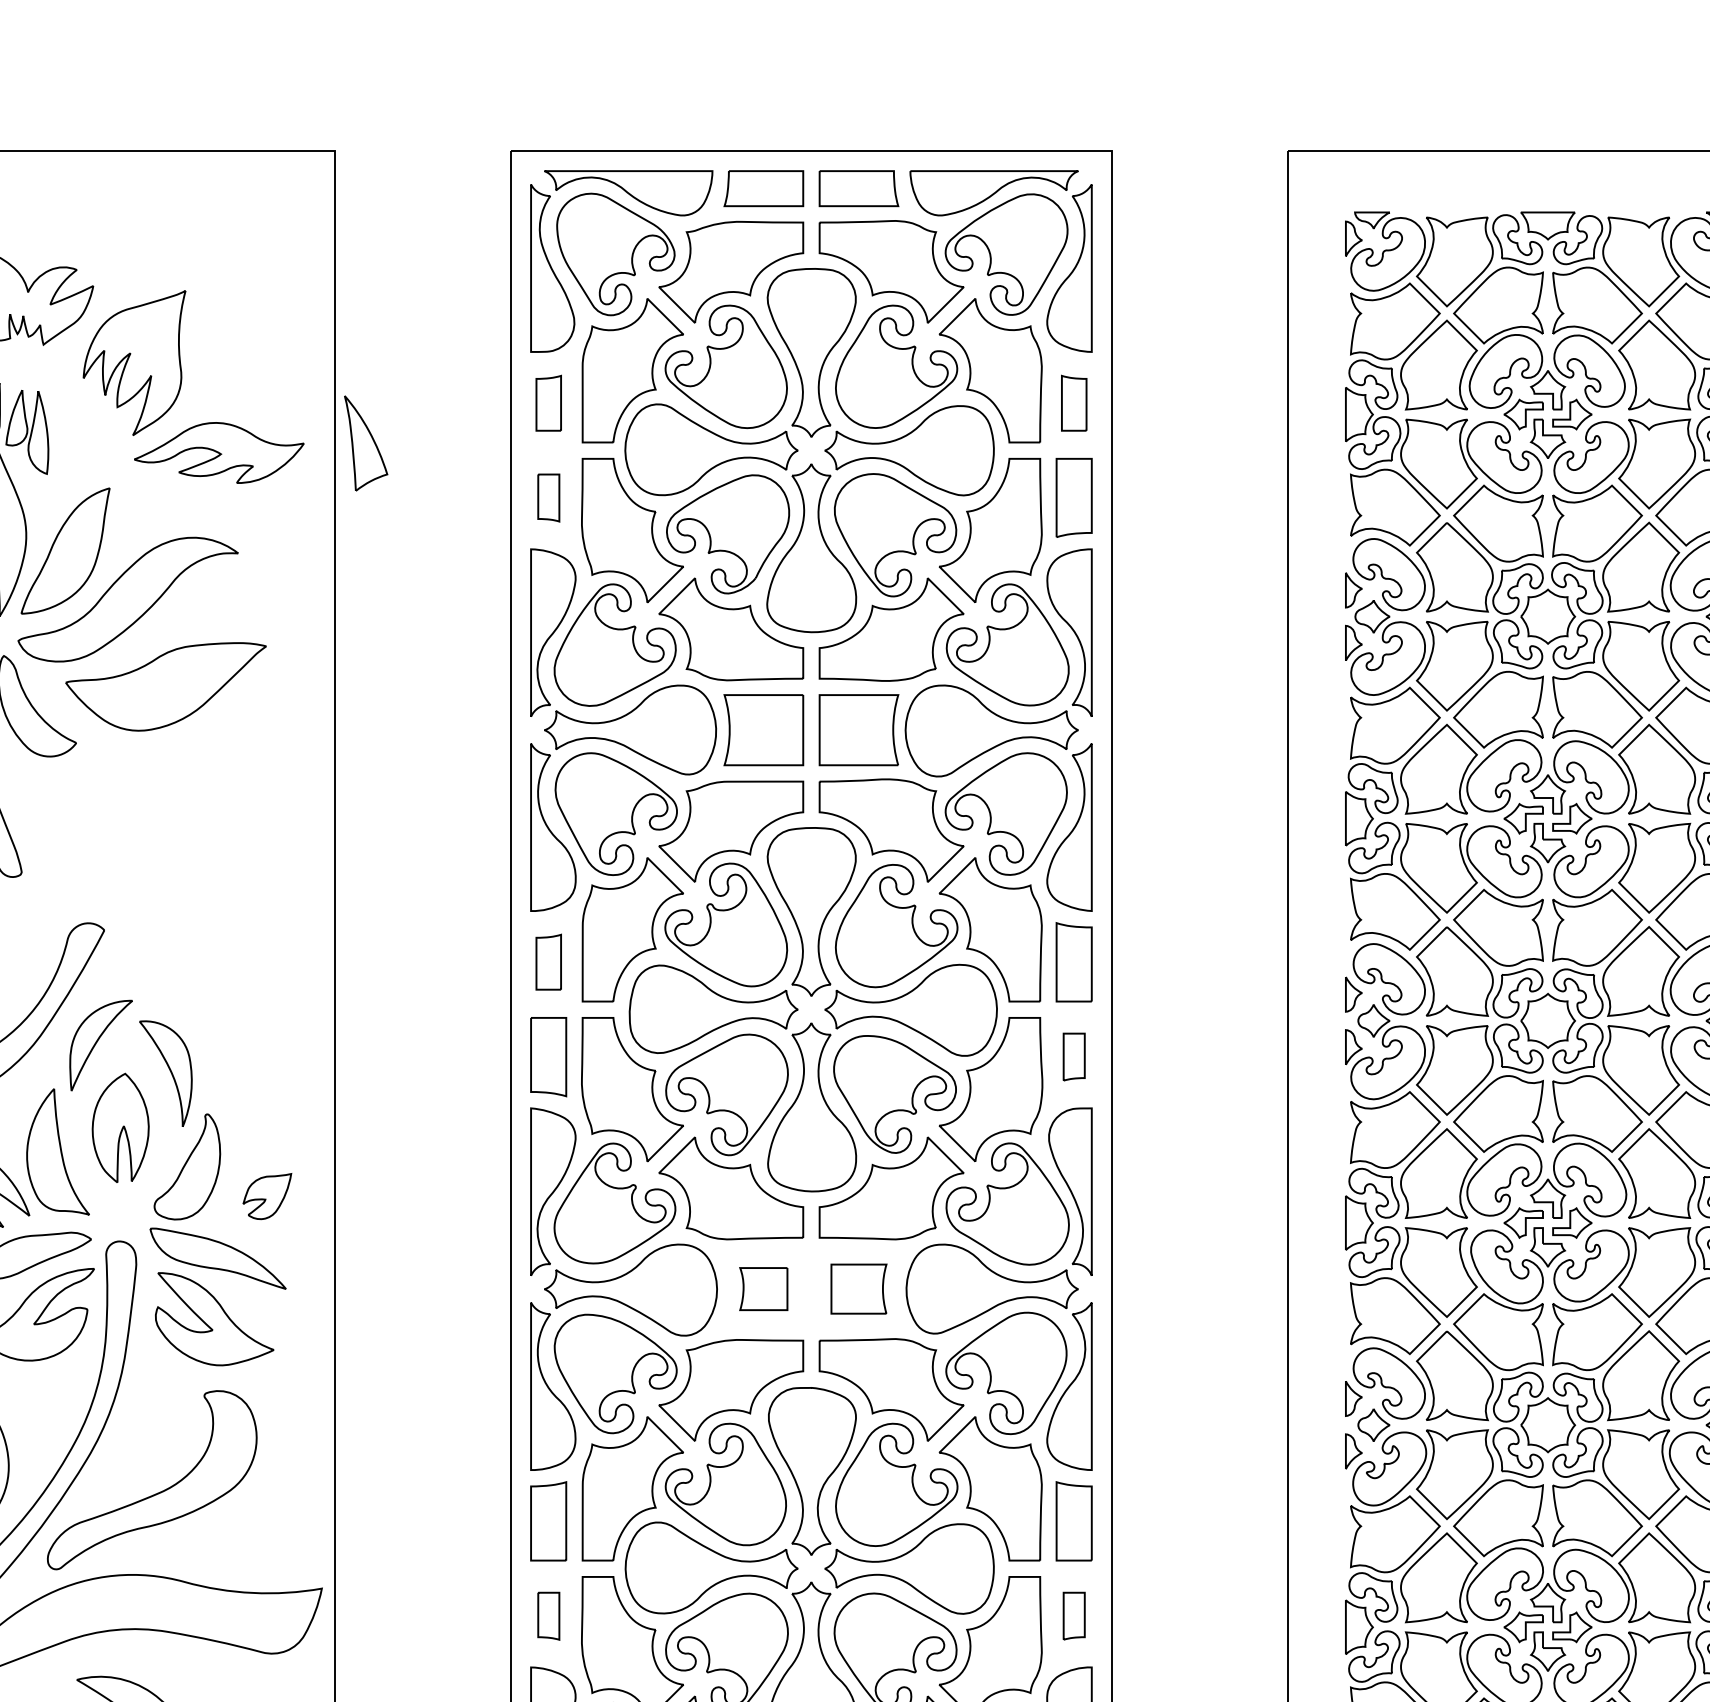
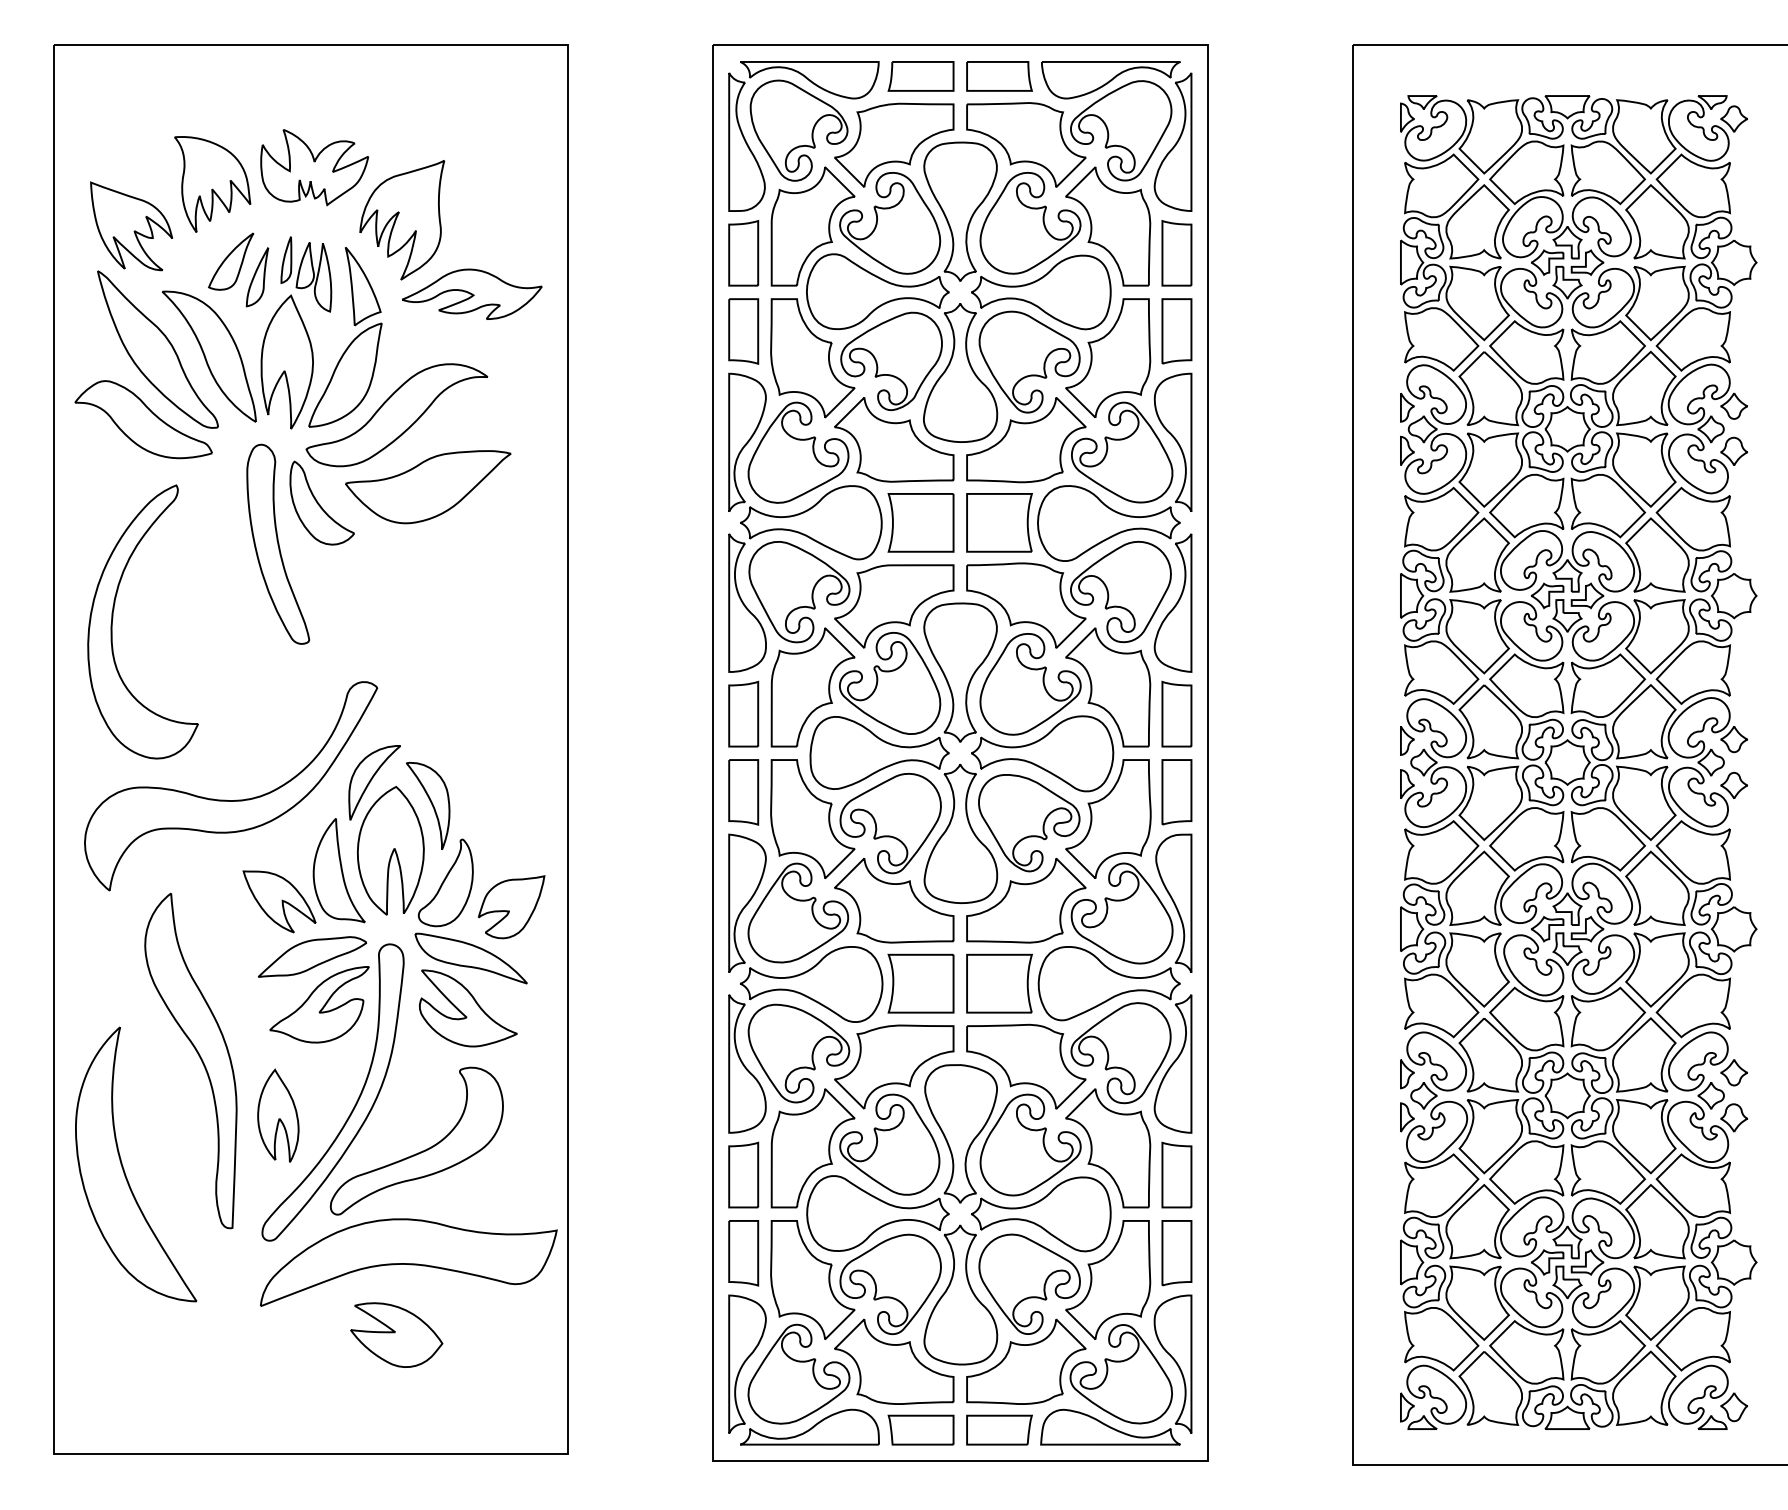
part: (548, 403) -> (743, 253), size x1.43
part: (1073, 403) -> (1176, 253), size x1.43
part: (365, 443) -> (362, 286), moved
part: (548, 498) -> (743, 331), size x1.67
part: (548, 961) -> (743, 713), size x1.43
part: (1073, 1057) -> (1176, 792), size x1.67
part: (120, 1127) -> (390, 850), size x1.43
part: (267, 1196) -> (511, 907), size x1.67
part: (763, 1288) -> (920, 983), size x1.67
part: (858, 1288) -> (999, 983), size x1.43
part: (548, 1616) -> (743, 1253), size x1.67
part: (1073, 1616) -> (1176, 1253), size x1.67

